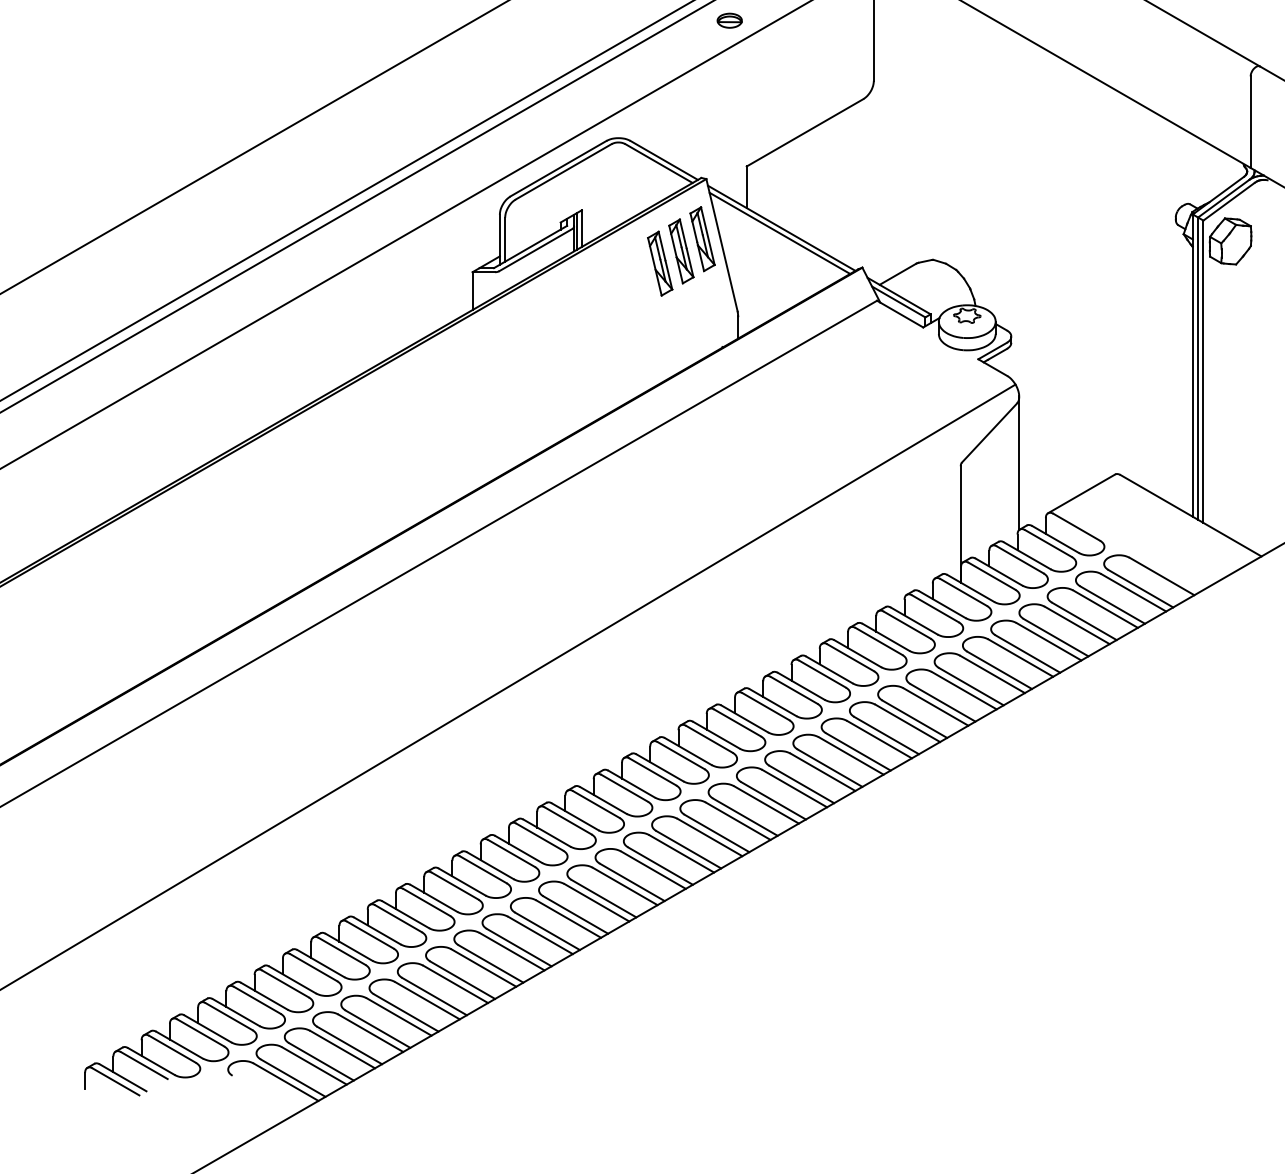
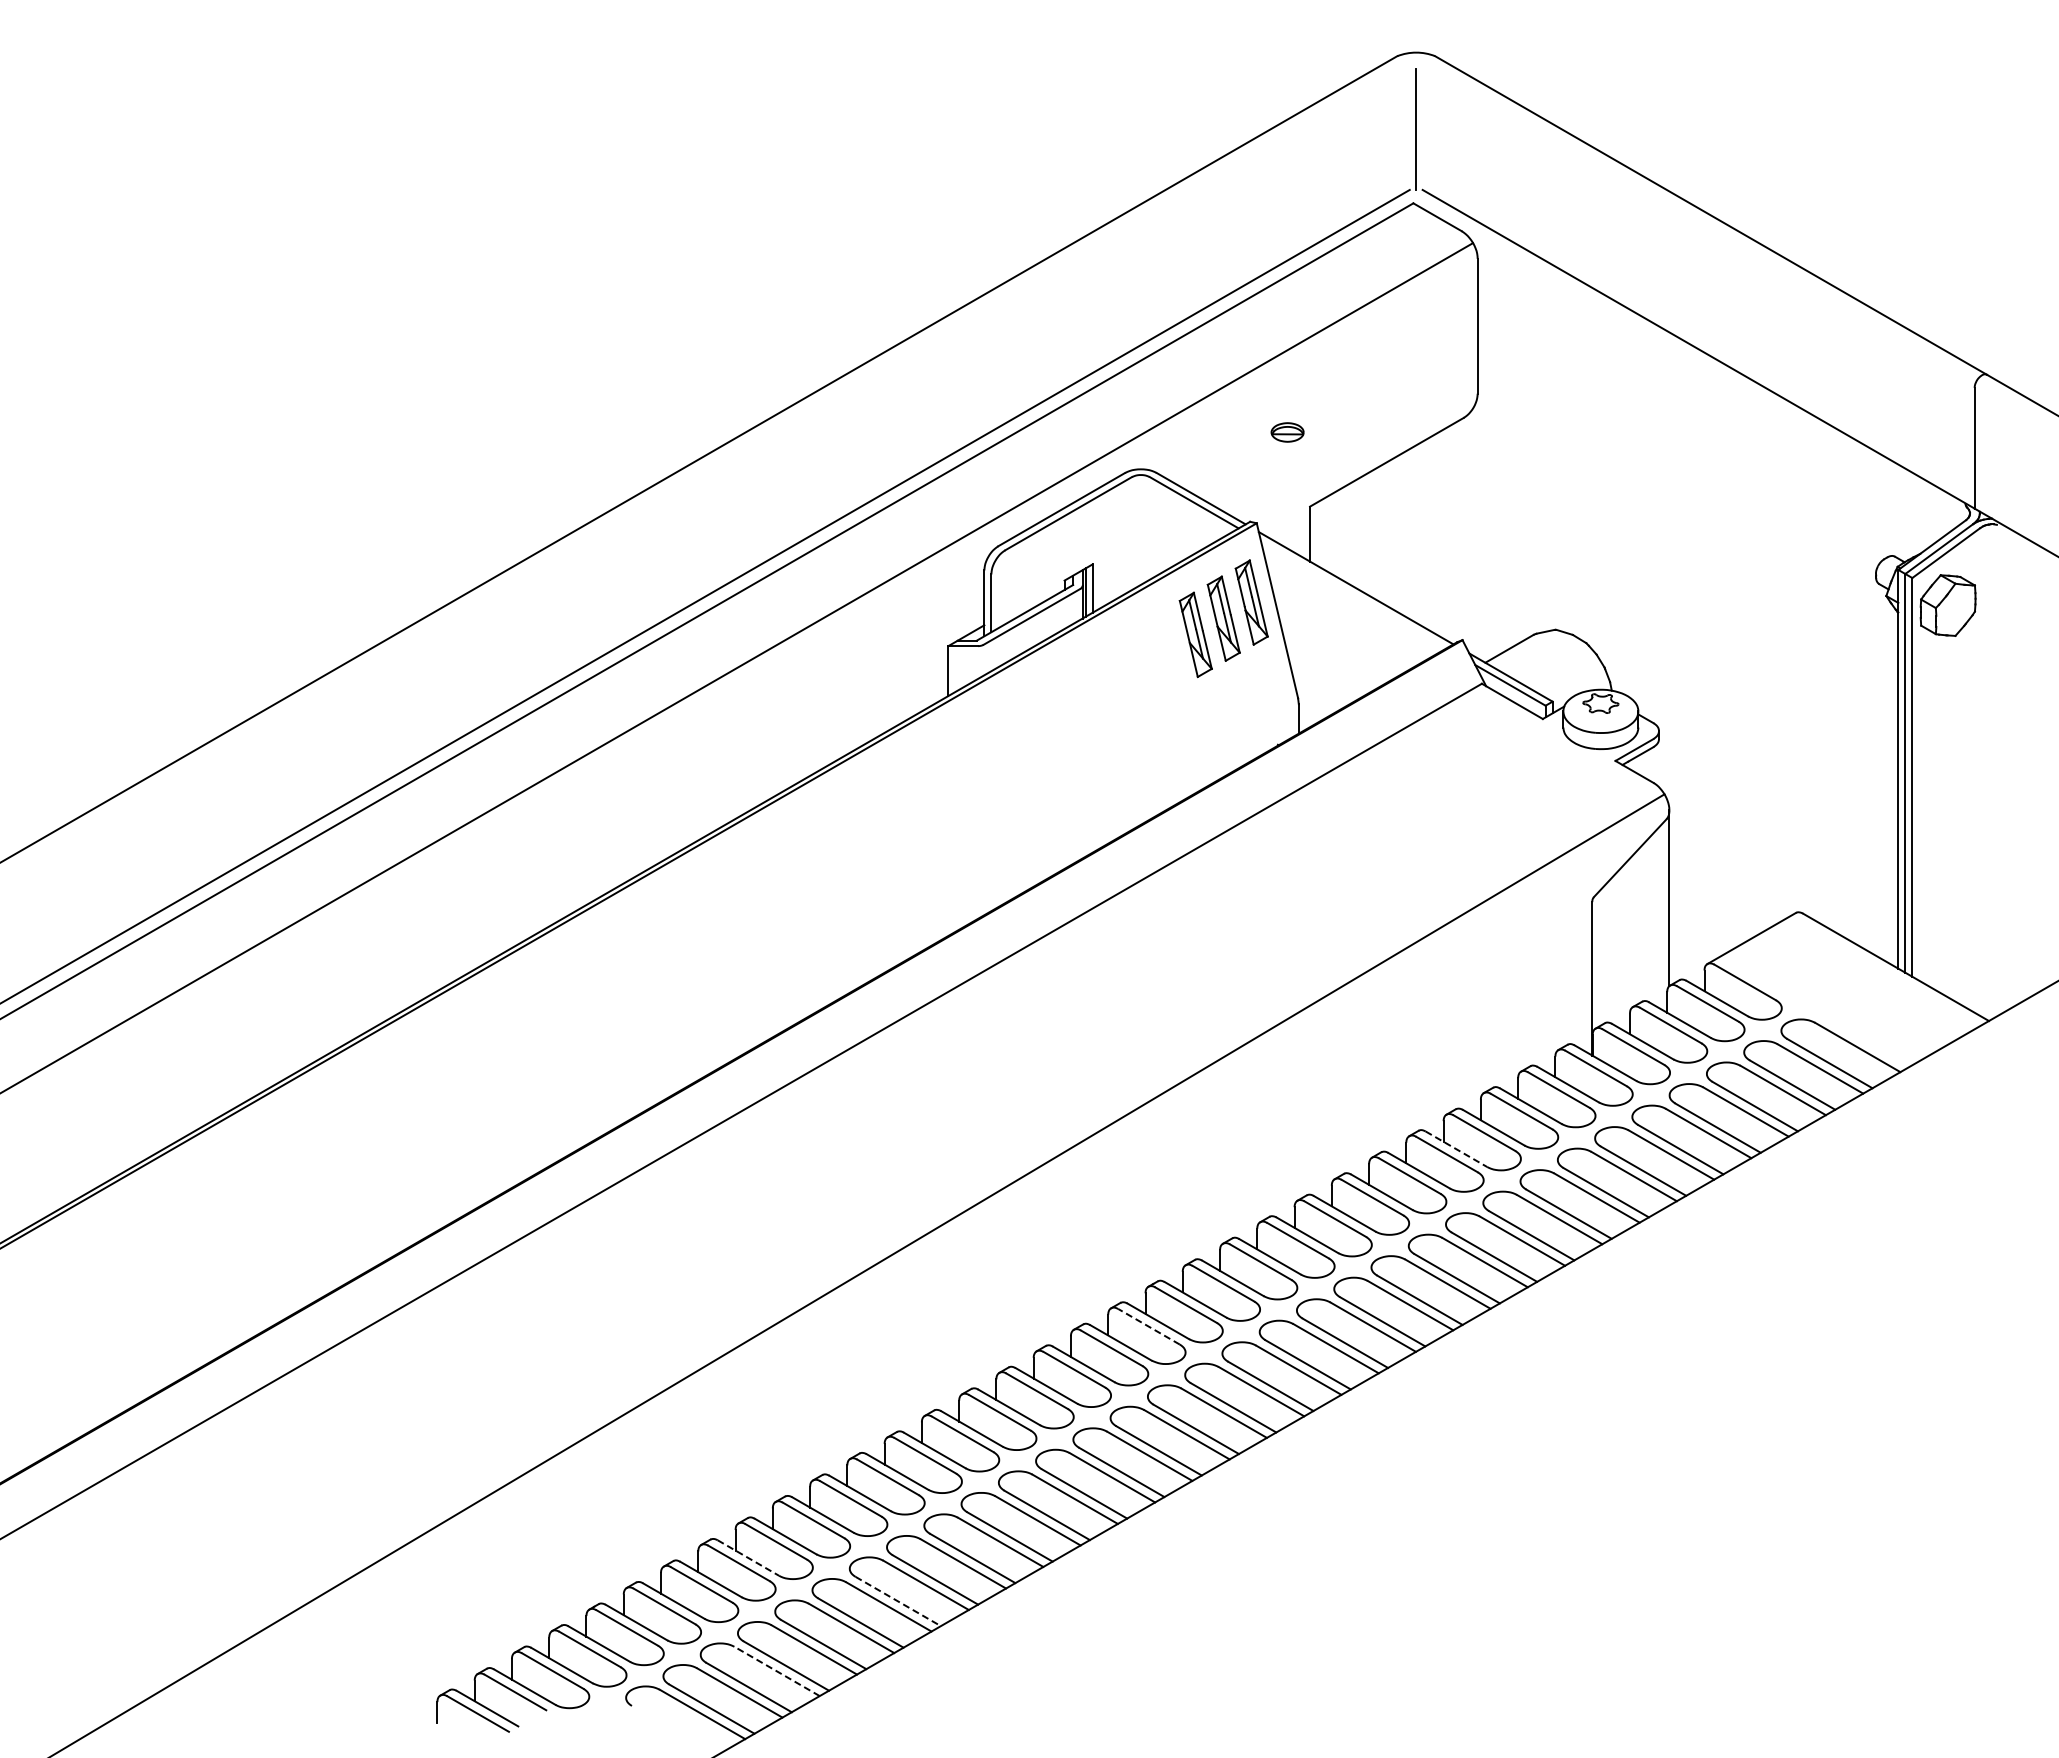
part: (729, 20) -> (1287, 432), moved
line: (779, 233) -> (1353, 594), removed
line: (857, 653) -> (1456, 1149), solid -> dashed
line: (625, 788) -> (1149, 1326), solid -> dashed
line: (321, 963) -> (748, 1558), solid -> dashed
line: (434, 996) -> (898, 1601), solid -> dashed
line: (342, 1049) -> (776, 1671), solid -> dashed

